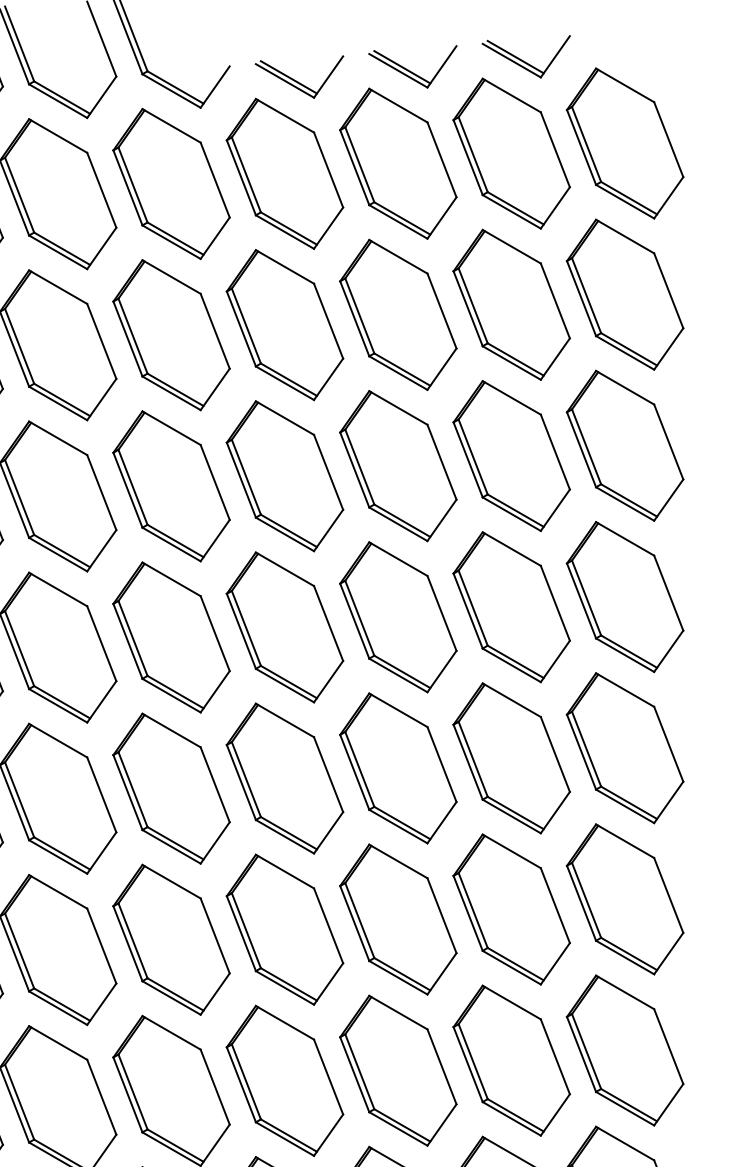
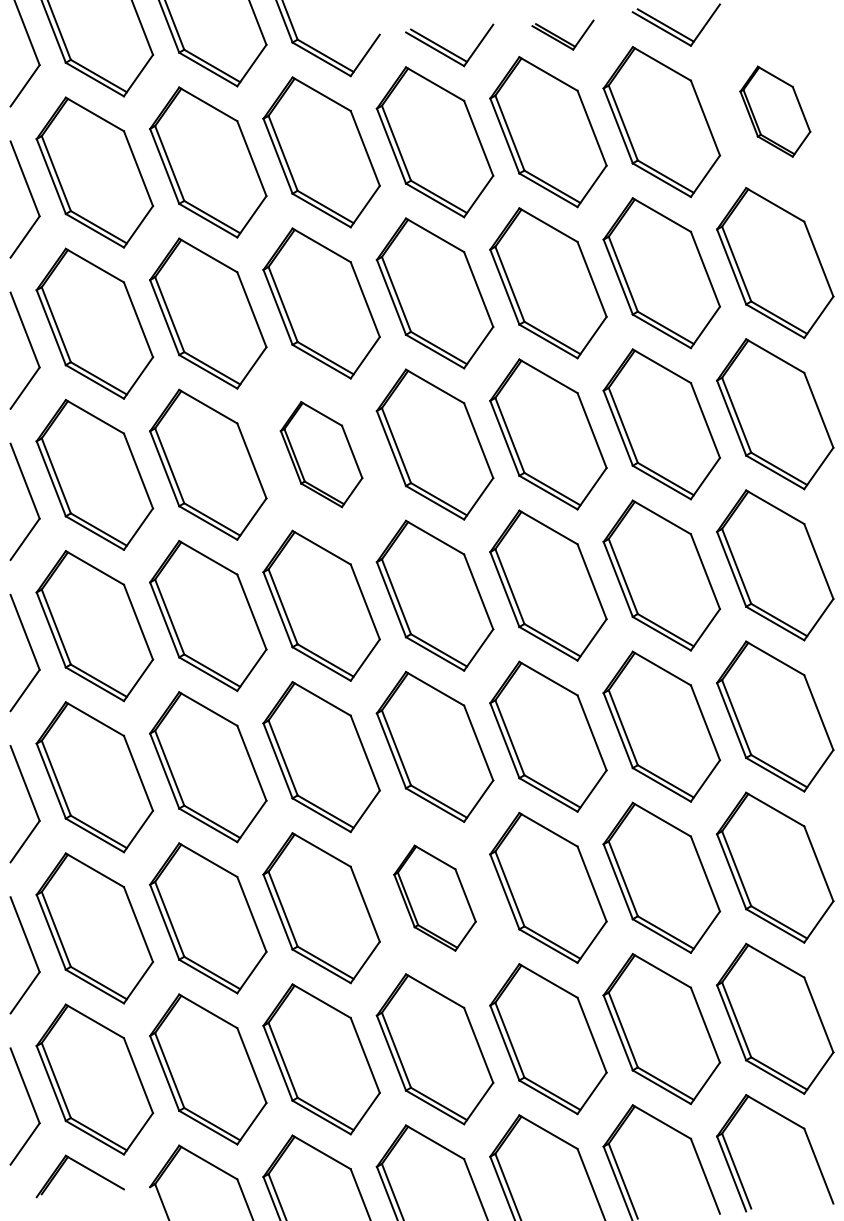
part: (412, 66) -> (562, 34), size x0.7
part: (625, 143) -> (775, 111), size x0.6
part: (171, 486) -> (321, 454), size x0.7
part: (284, 930) -> (434, 898), size x0.7

